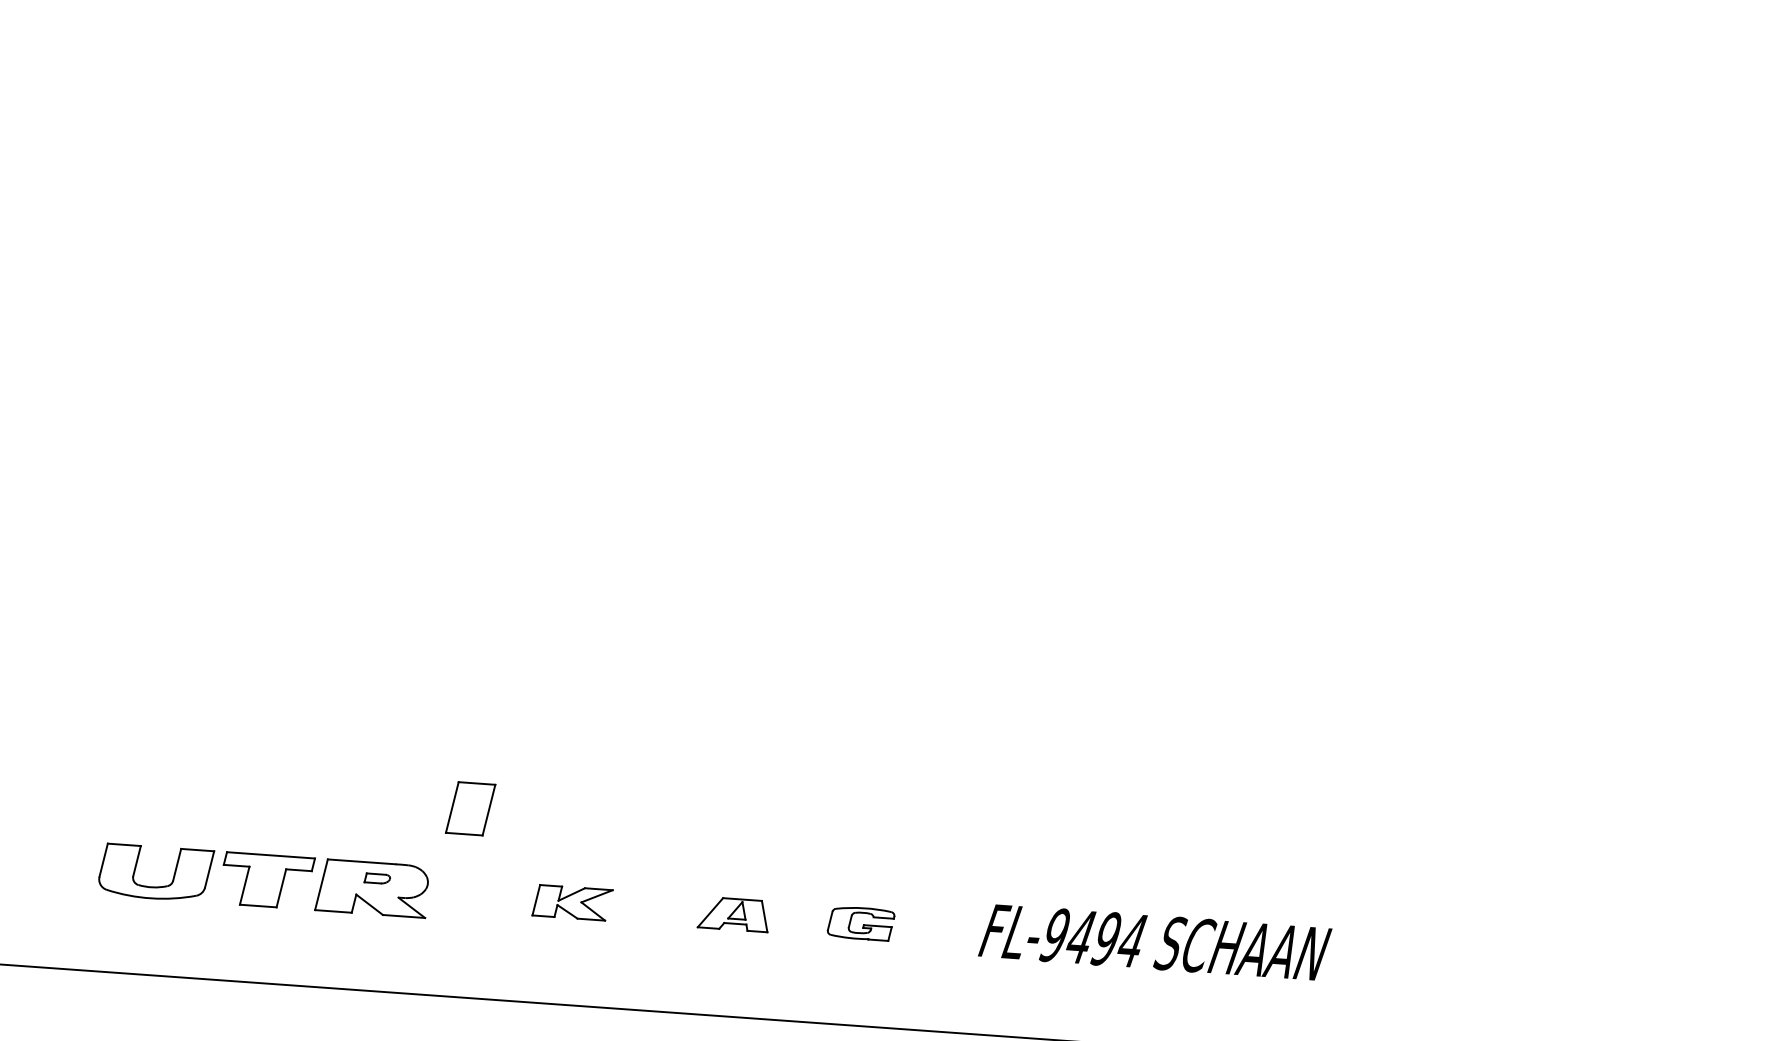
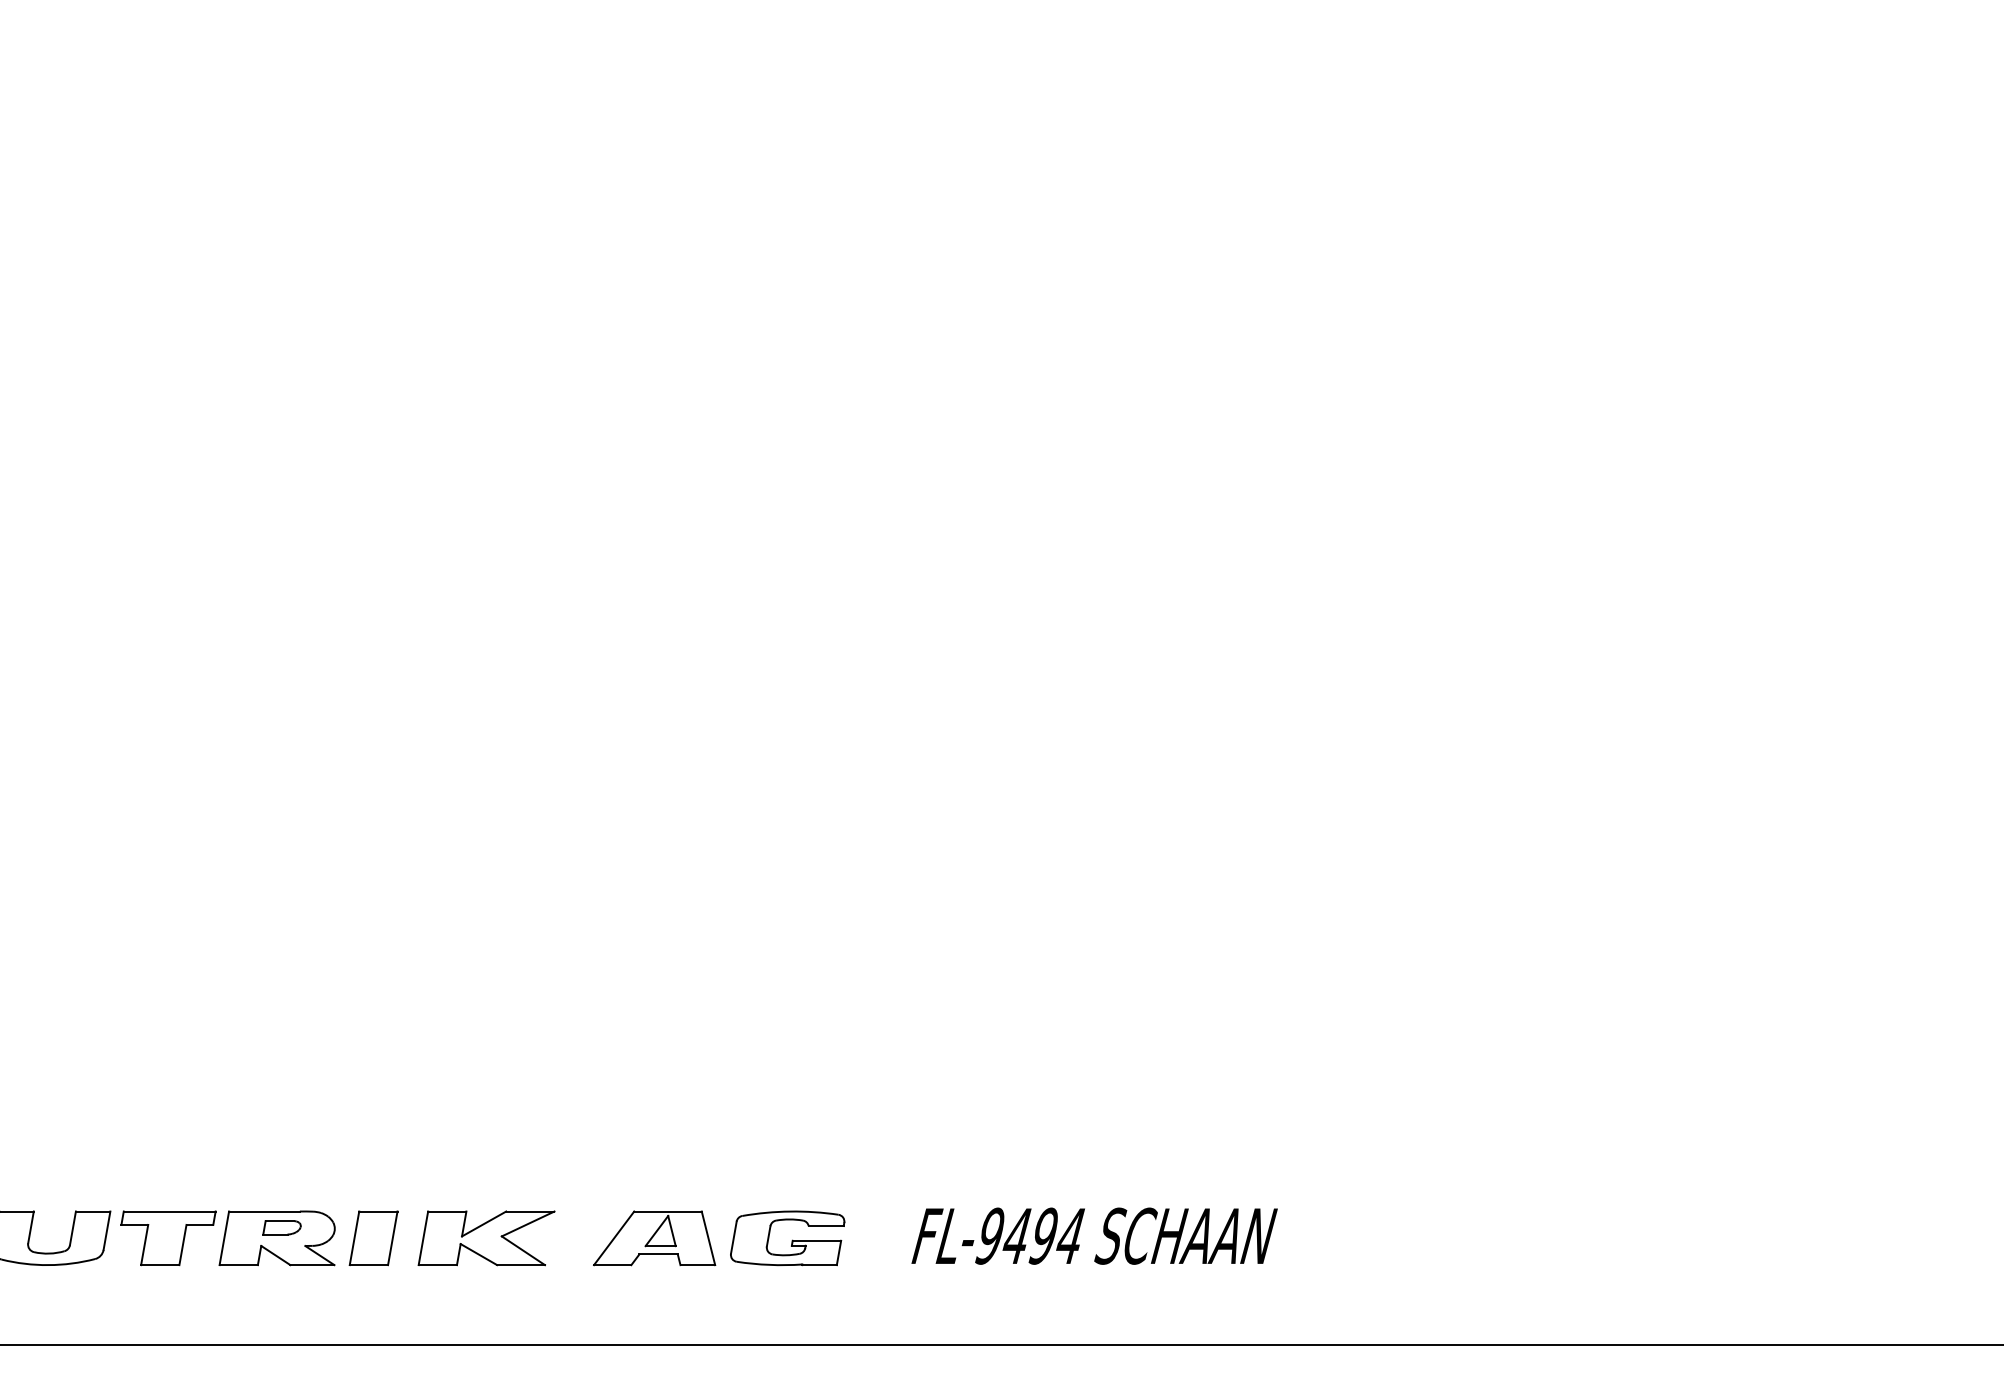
part: (470, 808) -> (373, 1238), moved
part: (376, 878) -> (281, 1227), size x1.43
part: (572, 902) -> (486, 1238), size x1.67
part: (733, 914) -> (654, 1238), size x1.67
part: (860, 923) -> (787, 1238), size x1.67

